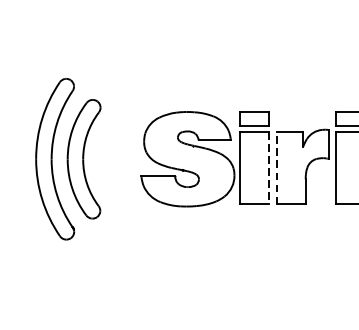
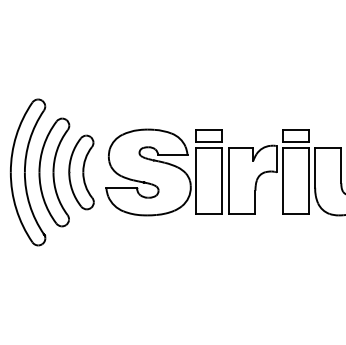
part: (114, 159) -> (81, 172), added
line: (269, 168) -> (222, 180), dashed -> solid
line: (277, 168) -> (229, 180), dashed -> solid

